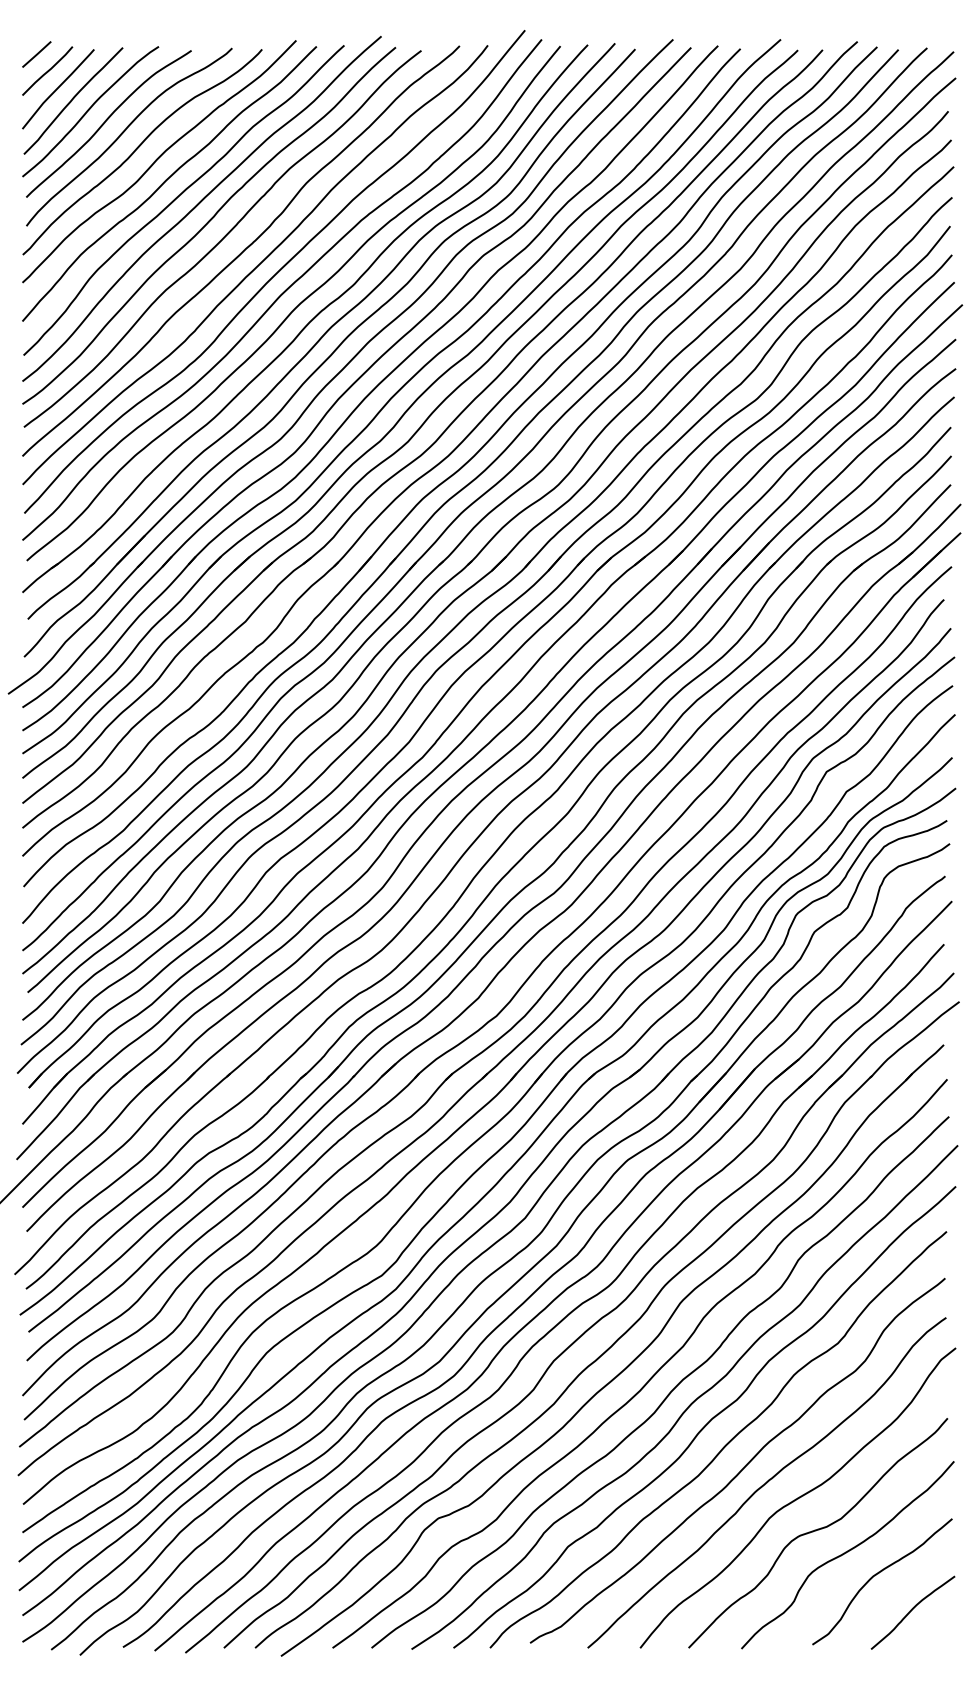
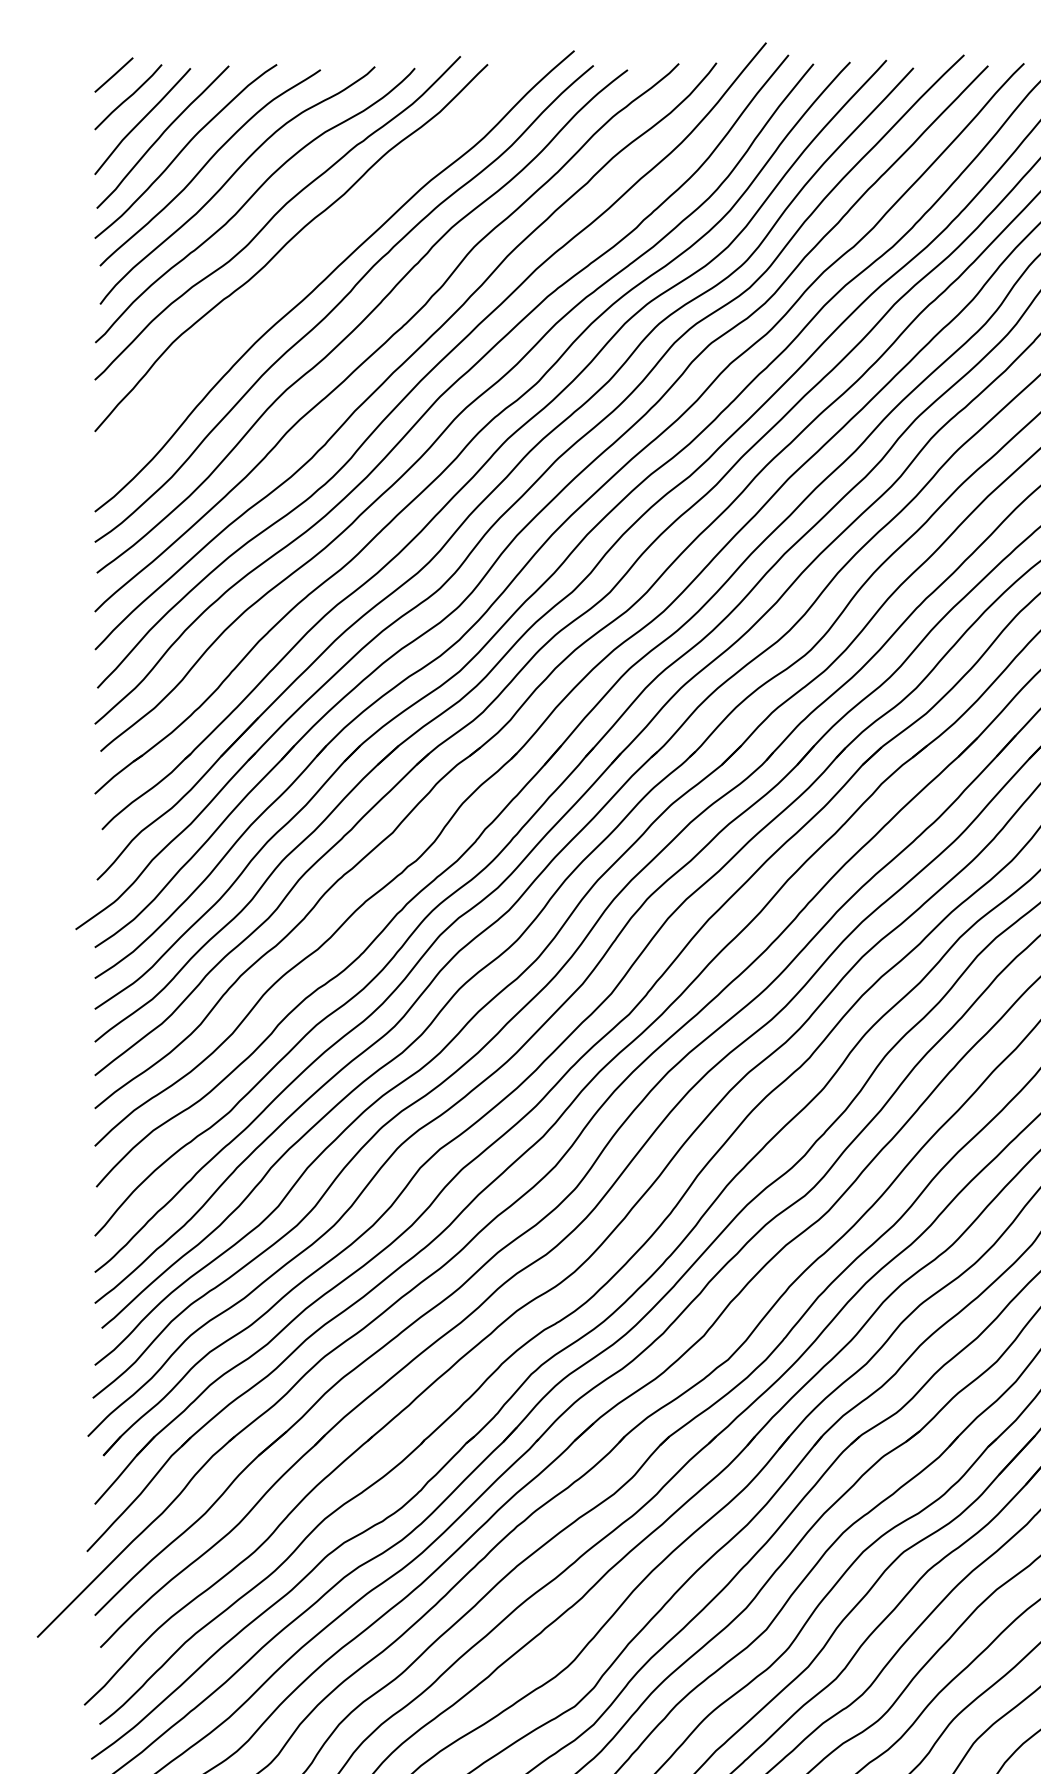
curve: (179, 196) -> (304, 264), removed

